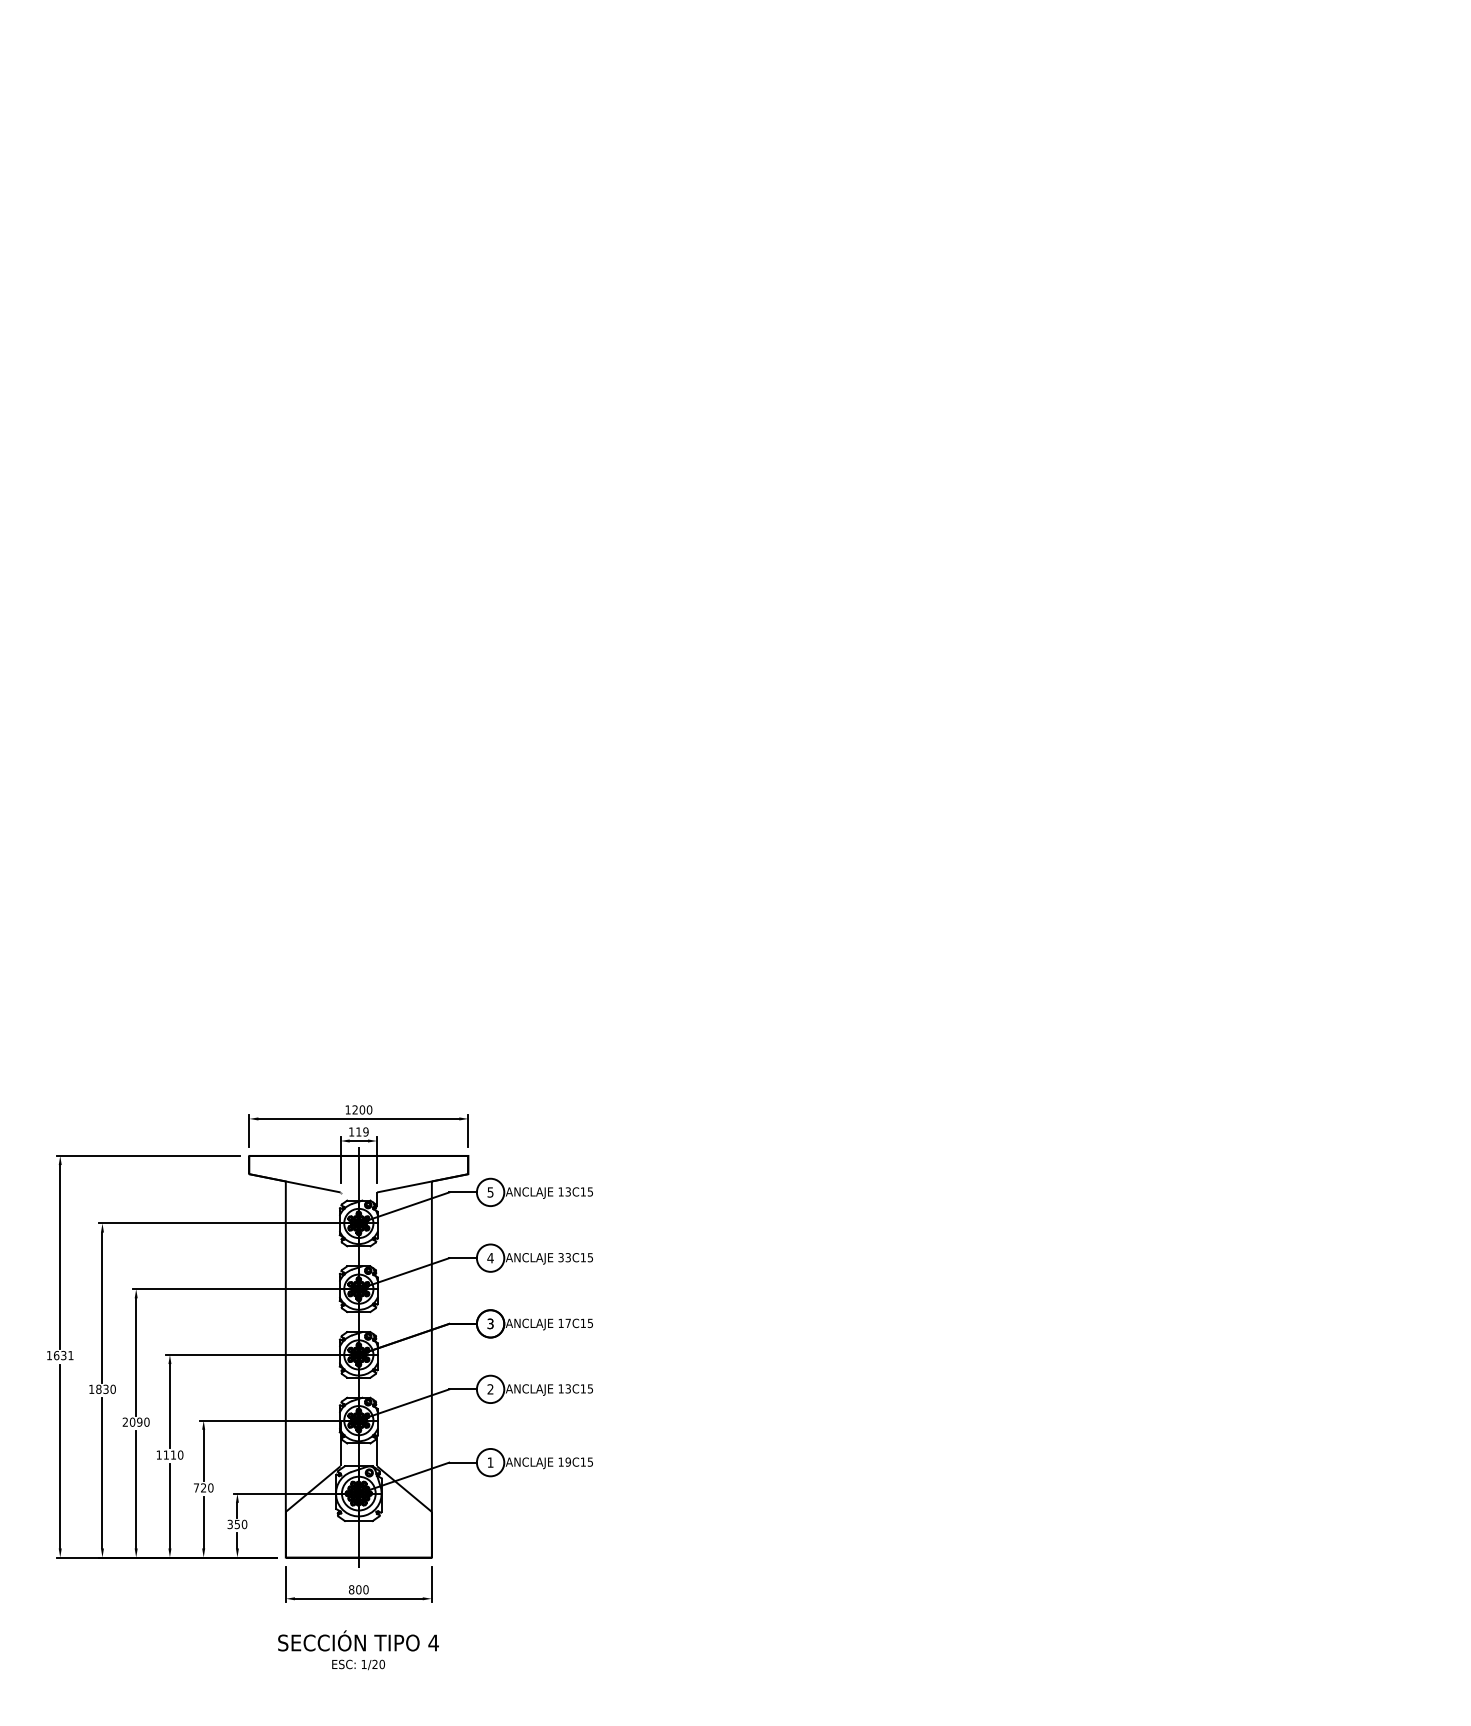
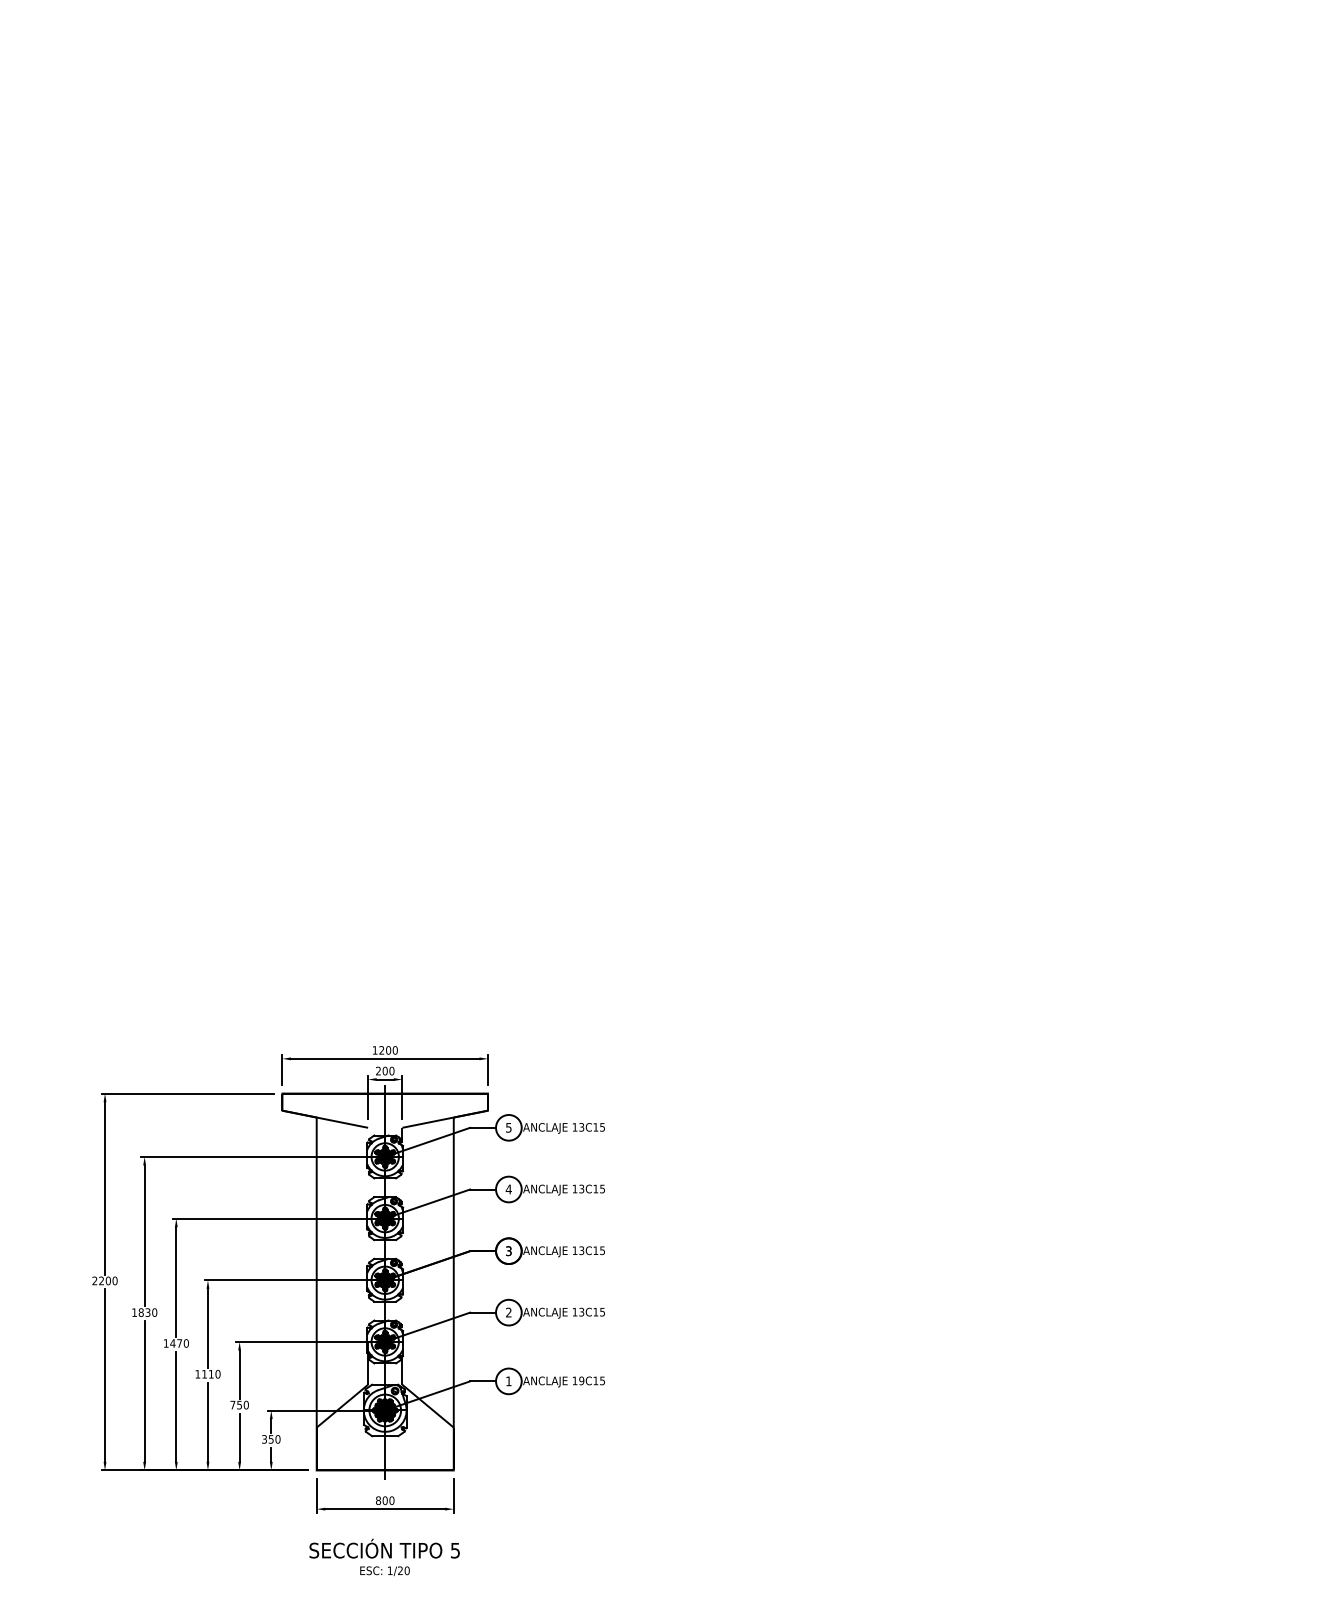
text: (358, 1131) -> (384, 1070), 119 -> 200
text: (560, 1257) -> (574, 1188), 33C15 -> 13C15
text: (567, 1323) -> (581, 1250), 17C15 -> 13C15
text: (59, 1355) -> (104, 1280), 1631 -> 2200
text: (132, 1421) -> (172, 1342), 2090 -> 1470
text: (203, 1487) -> (239, 1404), 720 -> 750
text: (433, 1642) -> (455, 1550), 4 -> 5

